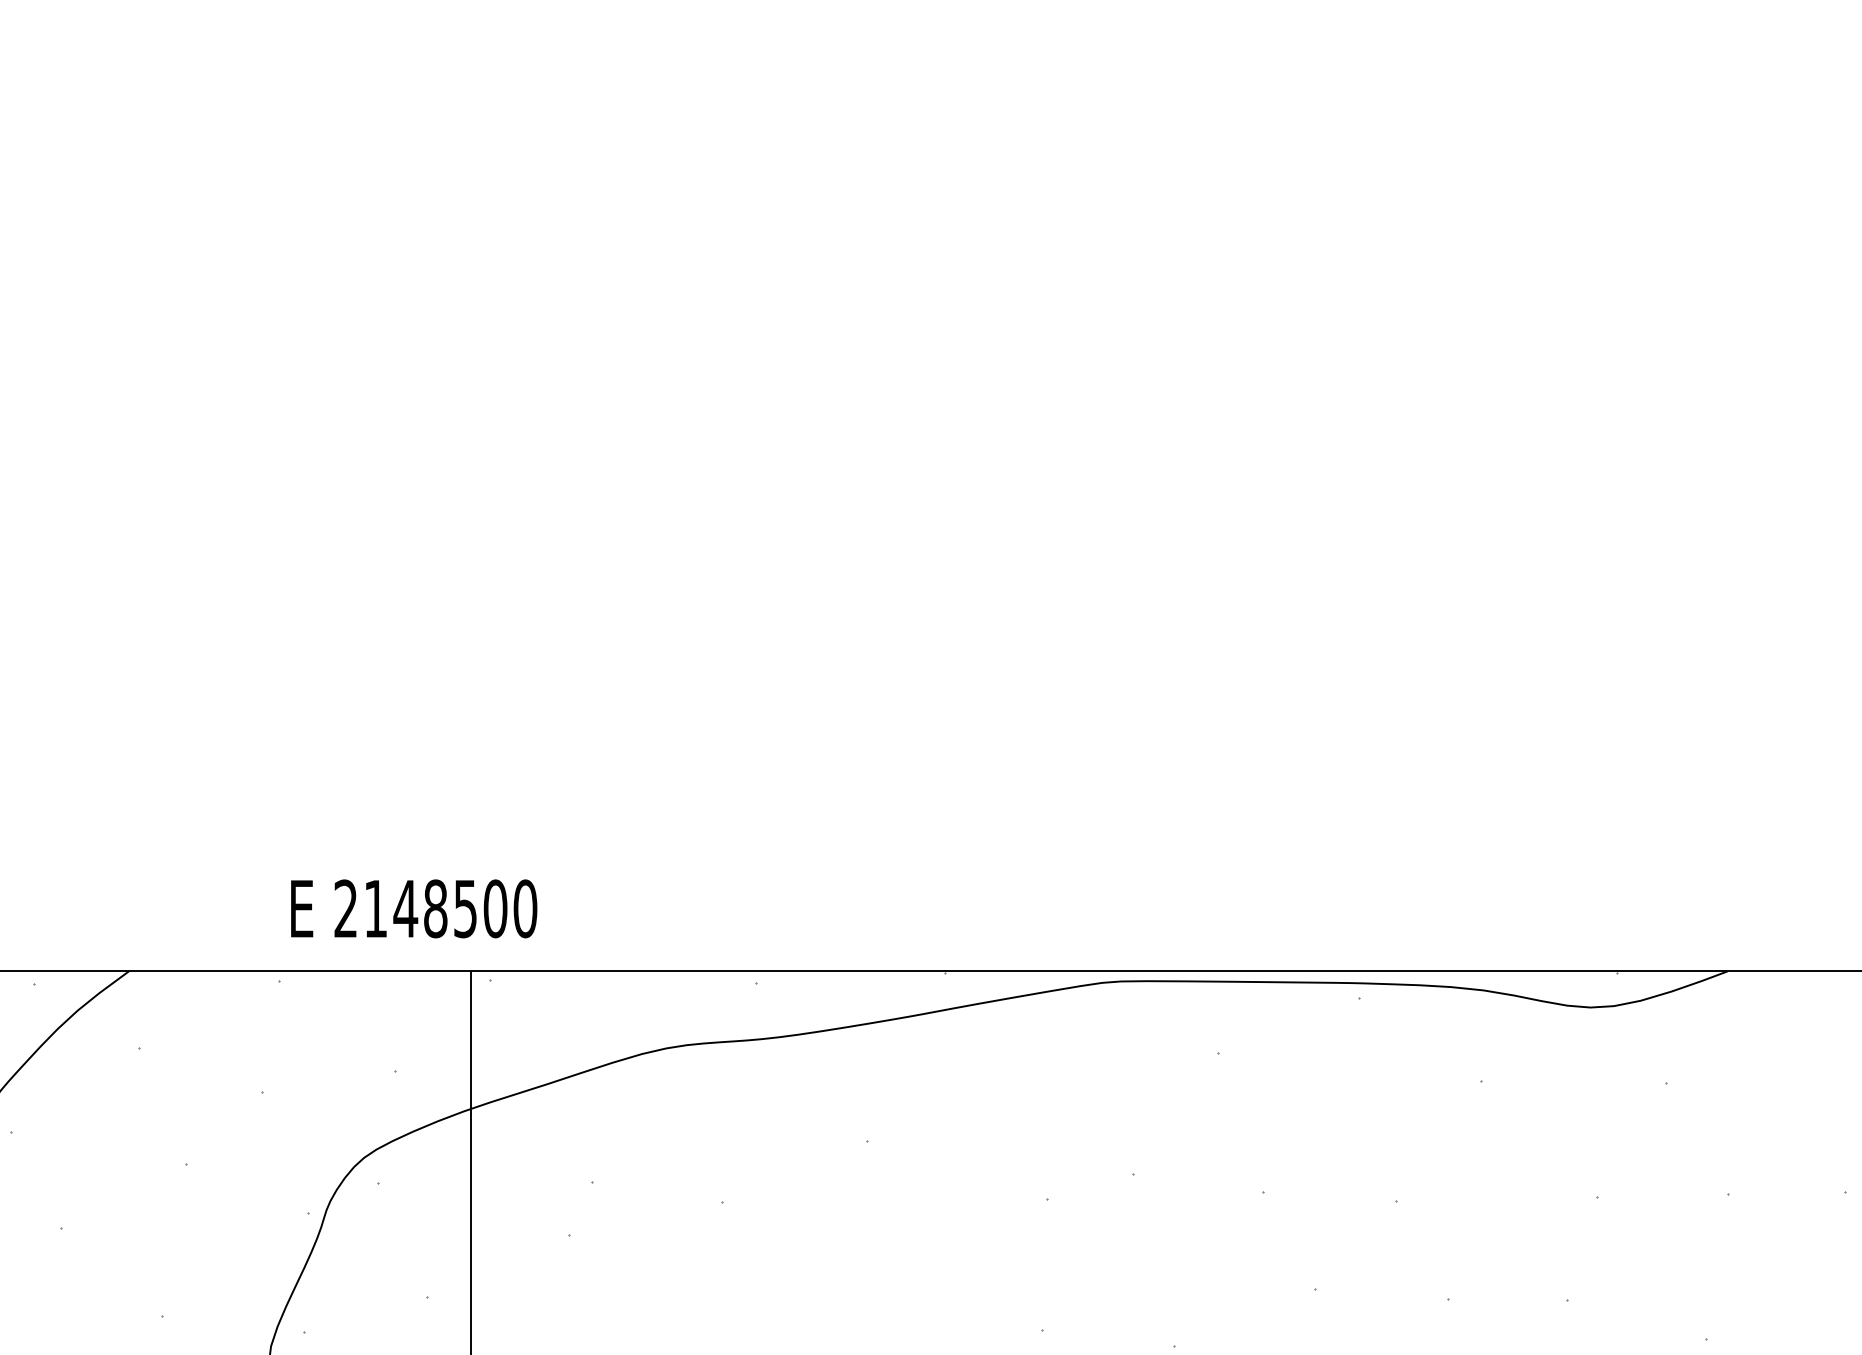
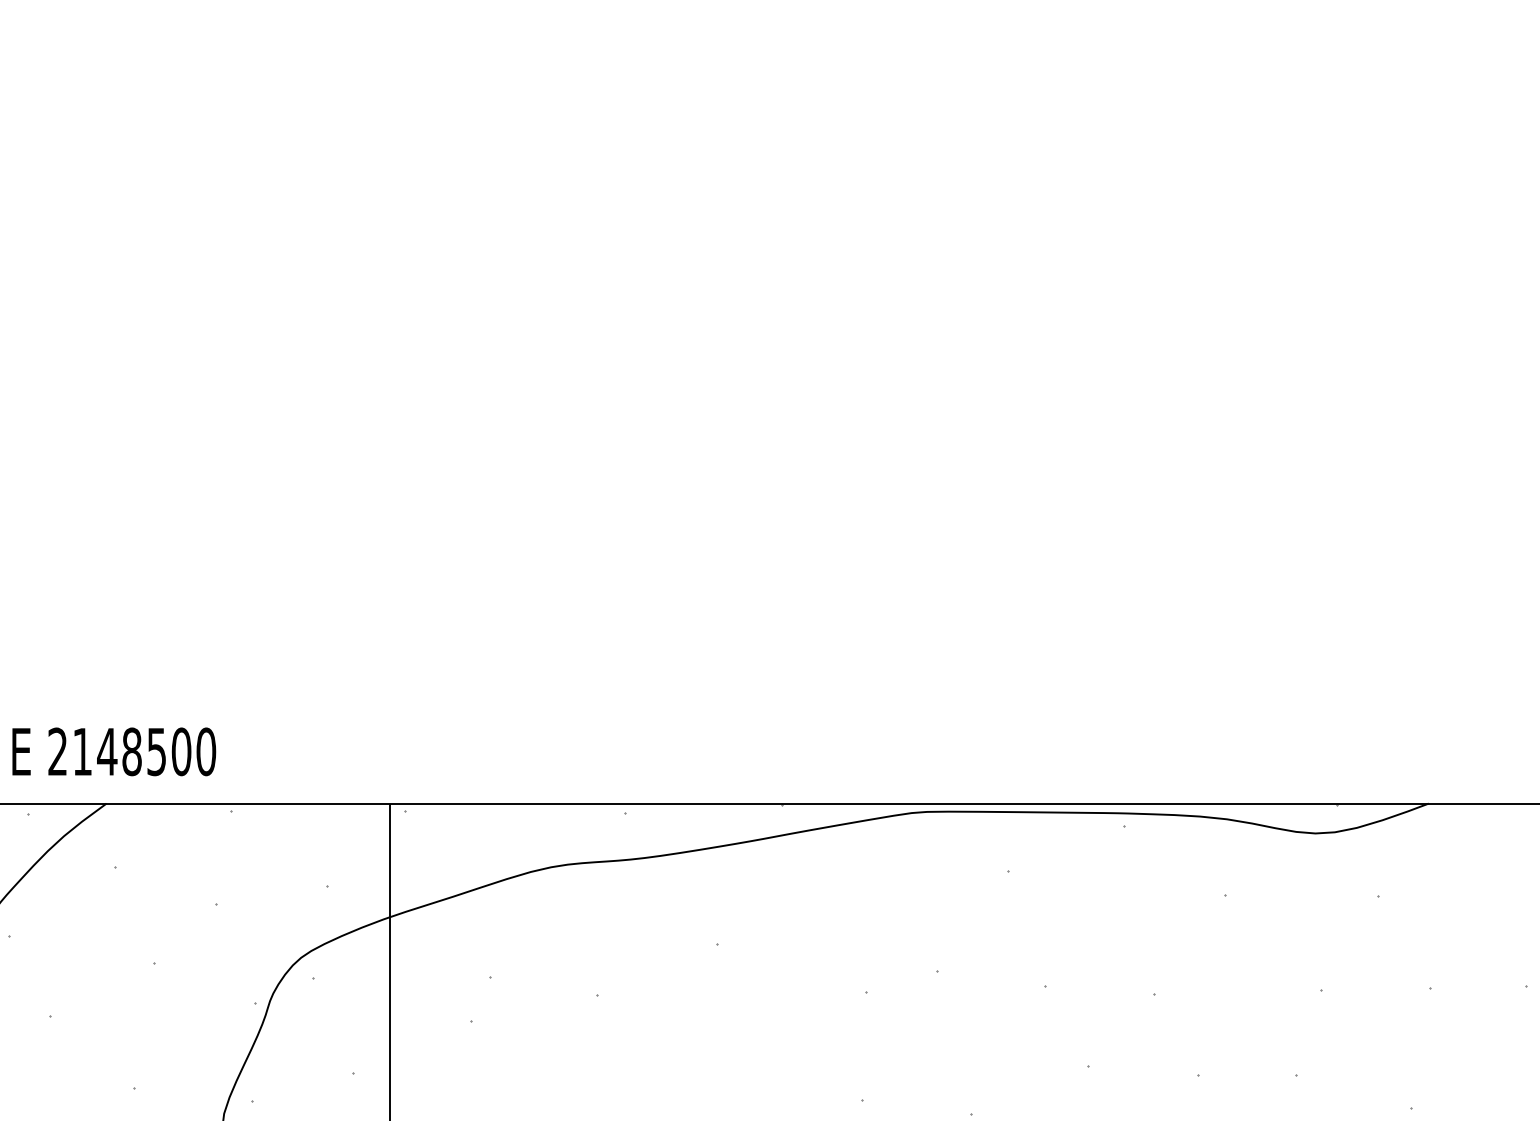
text: (414, 908) -> (114, 751), moved

